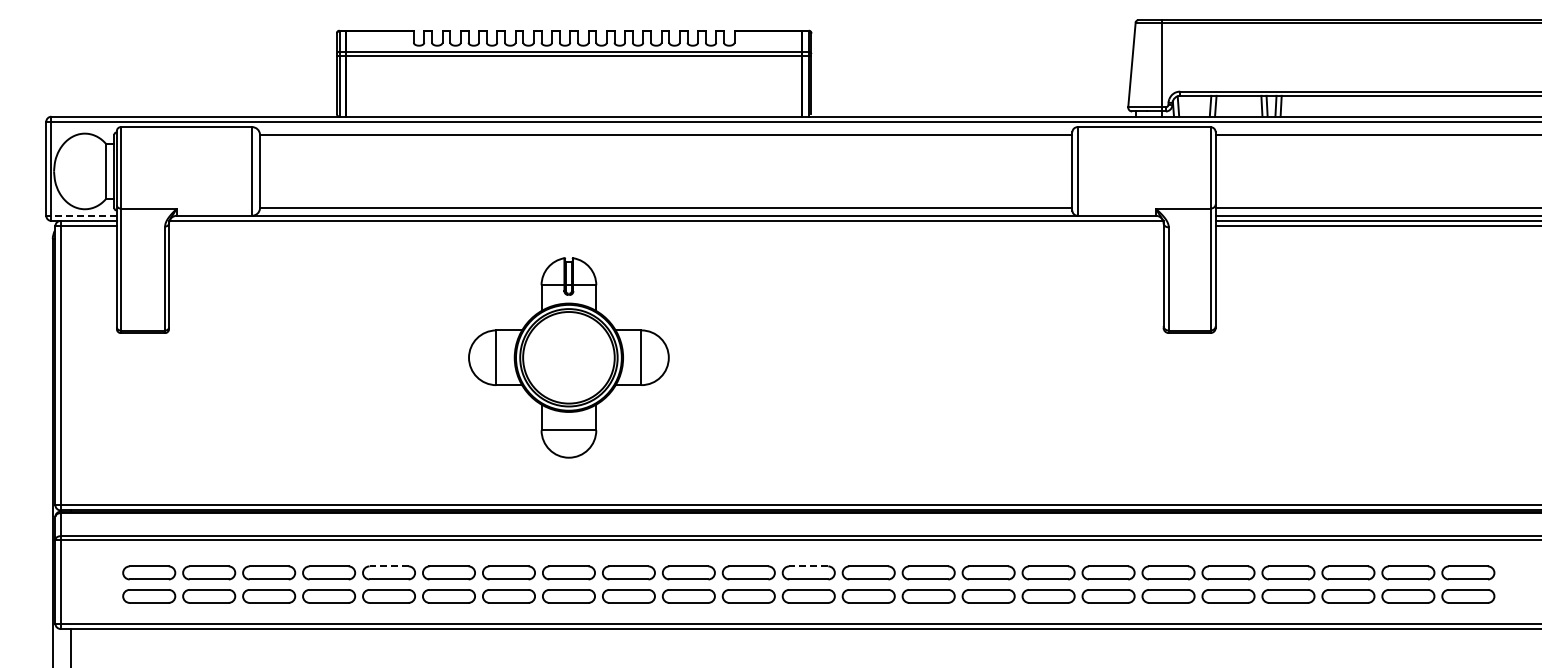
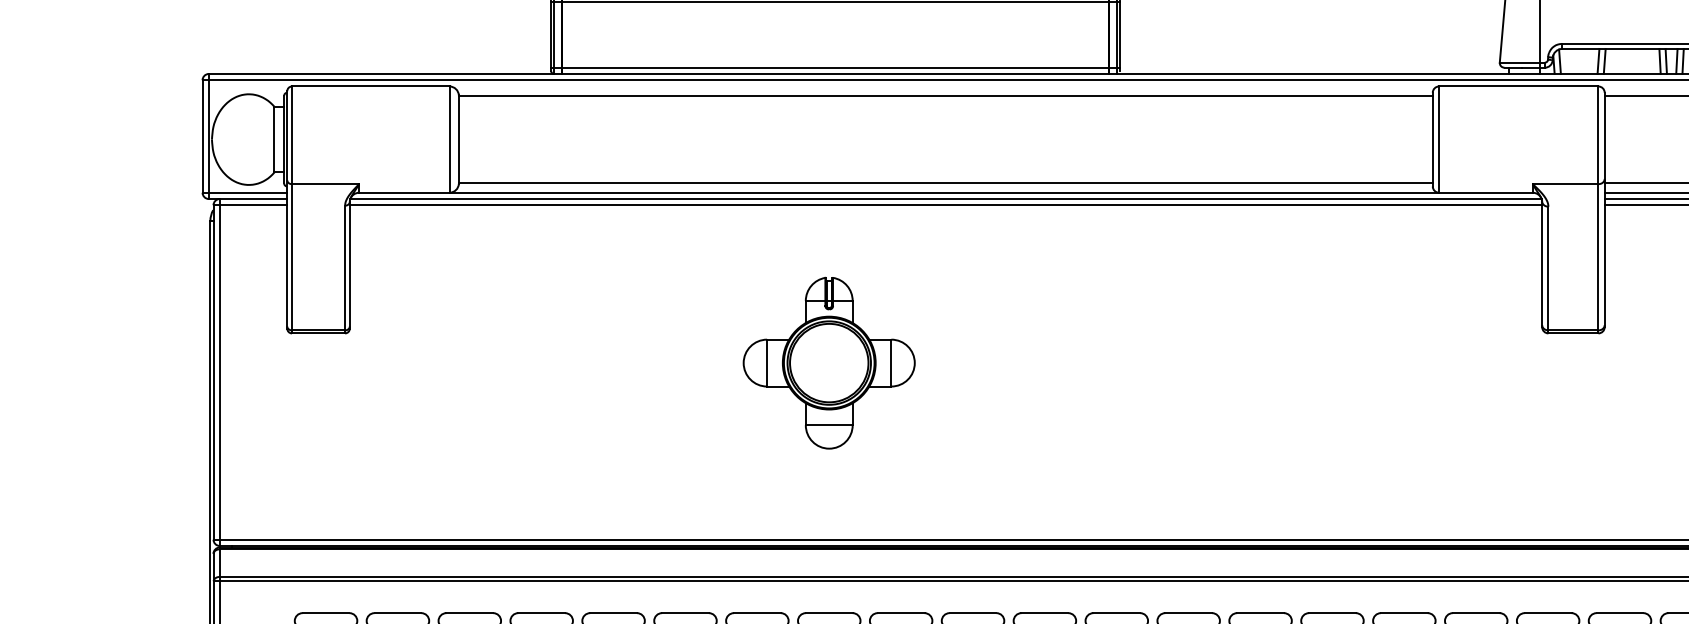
line: (573, 111) -> (834, 67), added
line: (81, 215) -> (244, 192), dashed -> solid
line: (666, 226) -> (946, 205), added
part: (568, 357) -> (828, 362), size x0.71
line: (389, 566) -> (614, 613), dashed -> solid
line: (808, 566) -> (1116, 613), dashed -> solid

